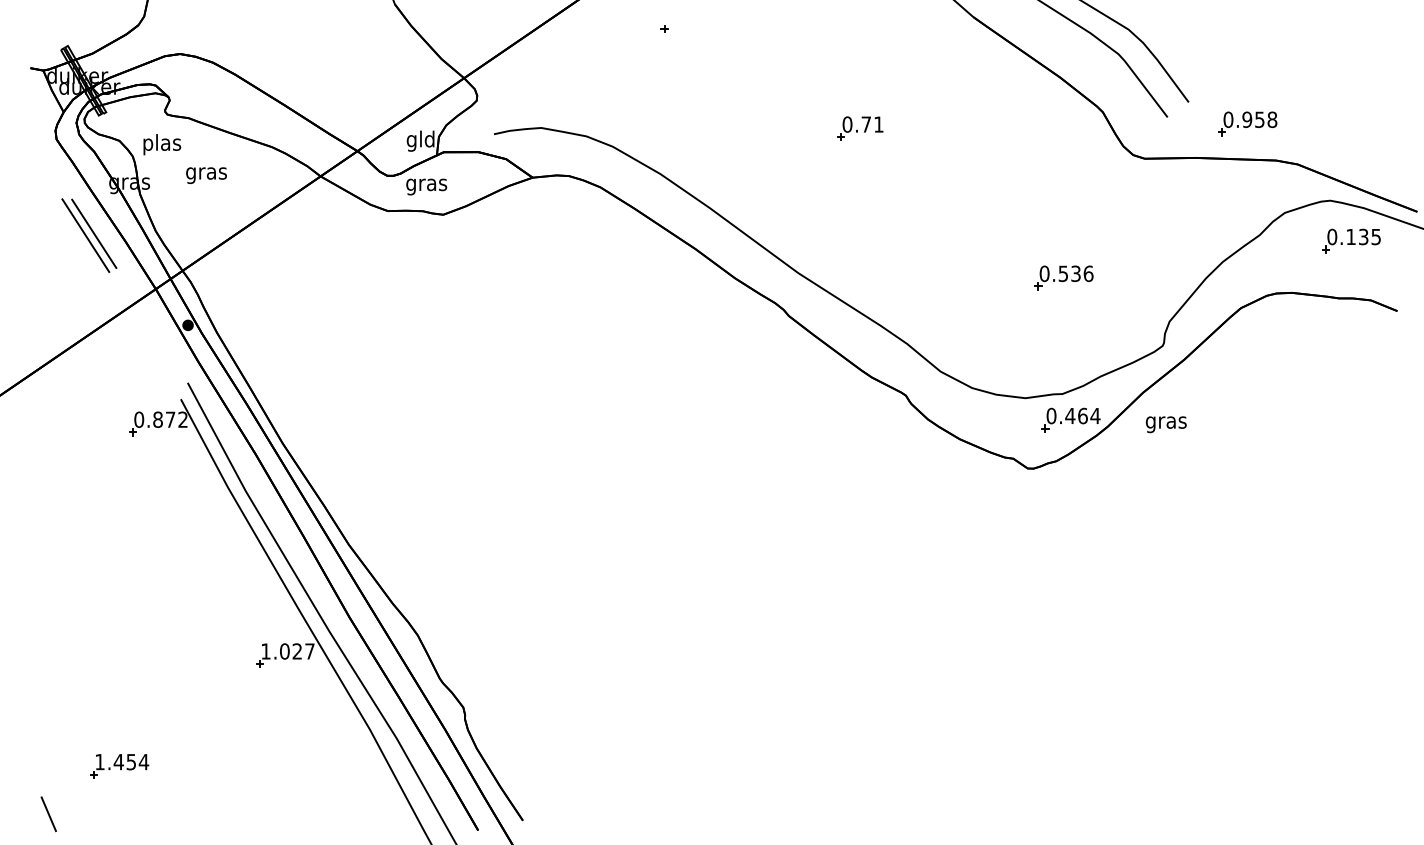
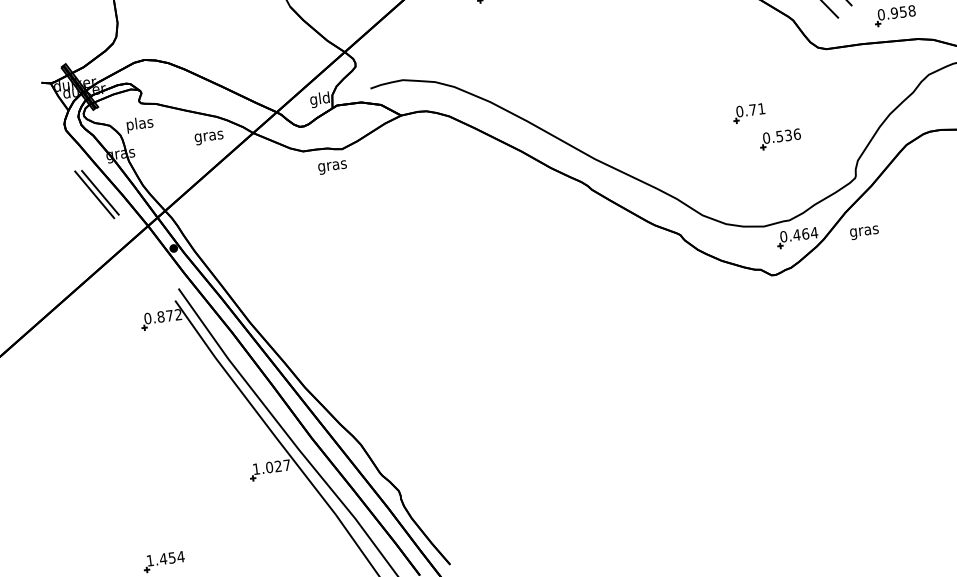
part: (860, 128) -> (749, 113), moved
text: (206, 175) -> (209, 137), moved
text: (426, 186) -> (332, 167), moved

